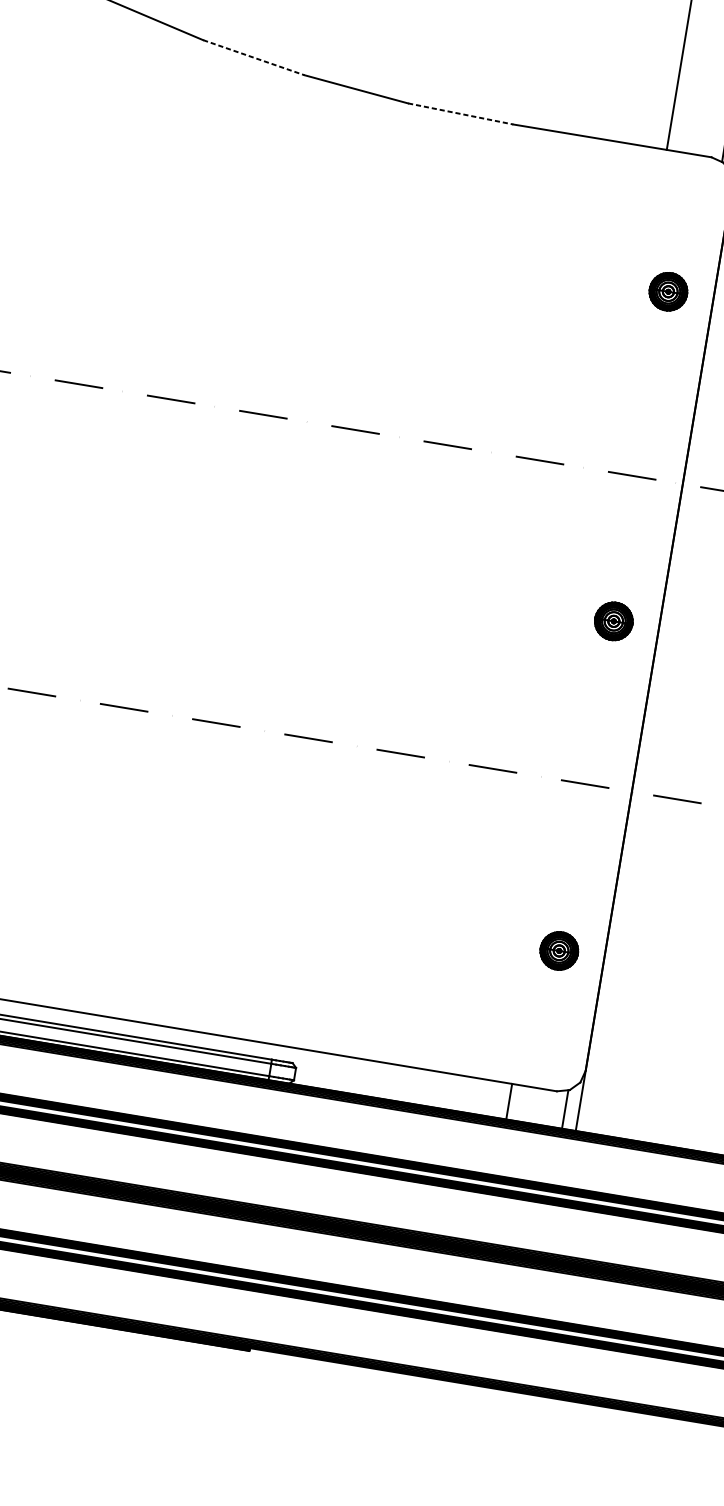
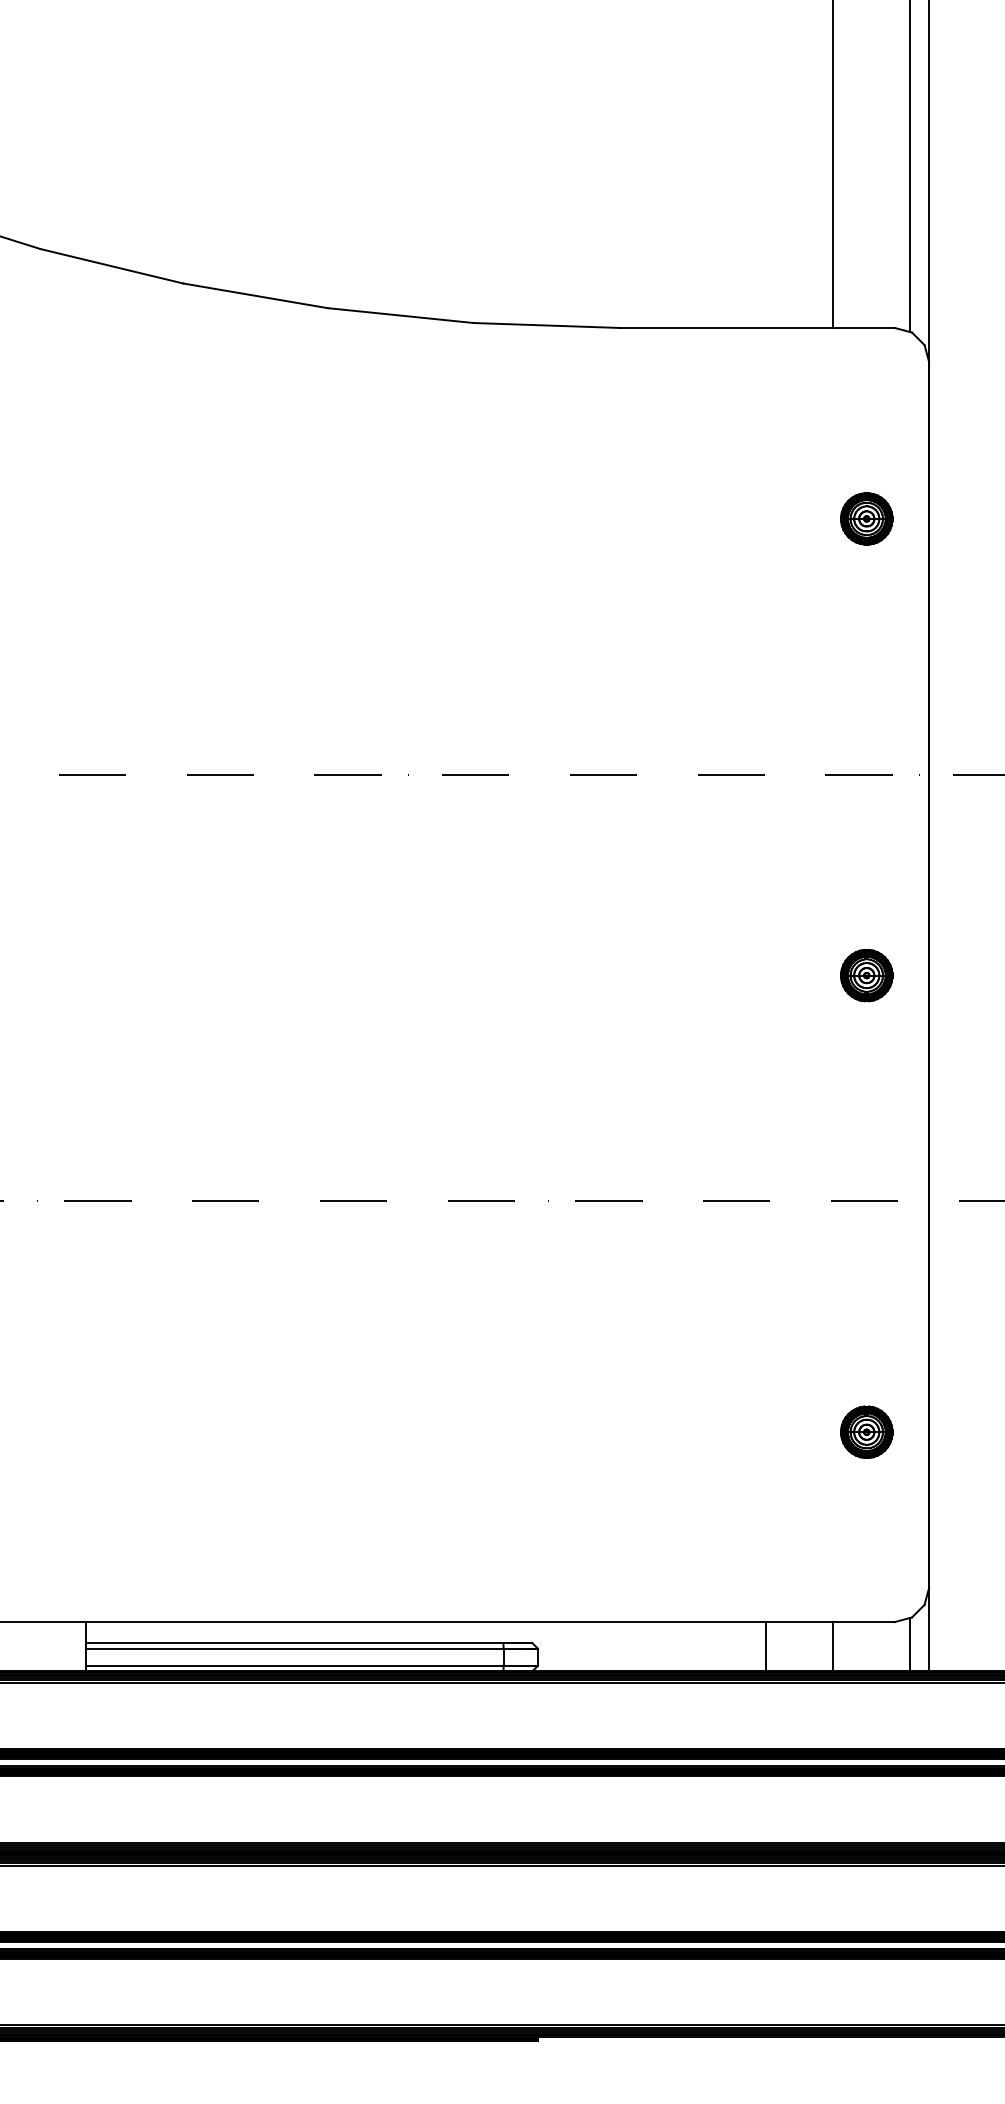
line: (253, 57) -> (255, 295), dashed -> solid
line: (461, 114) -> (547, 325), dashed -> solid
line: (461, 1093) -> (766, 1646), added

